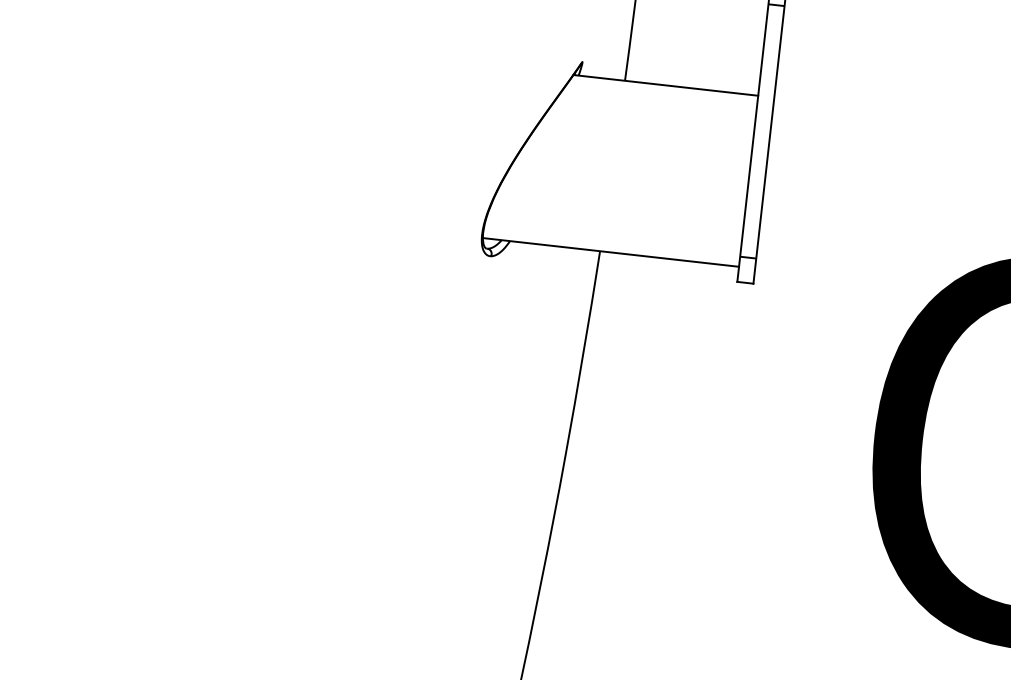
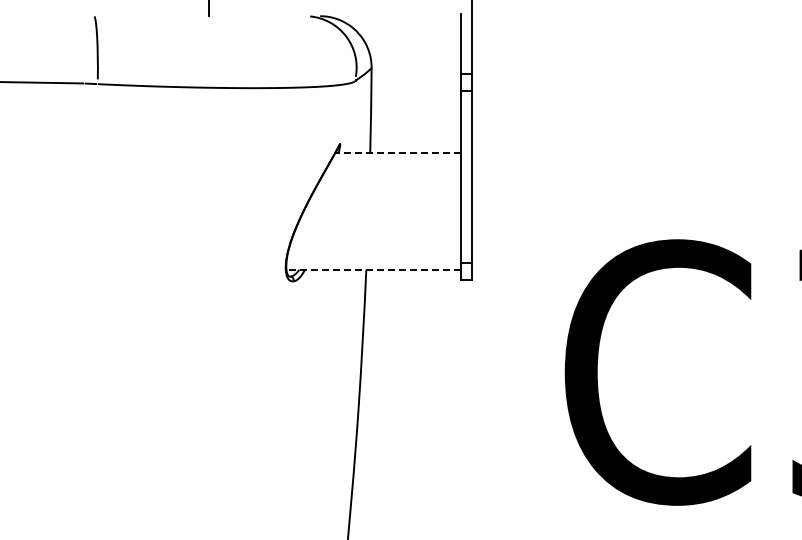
line: (666, 85) -> (398, 153), solid -> dashed
line: (610, 251) -> (373, 269), solid -> dashed

